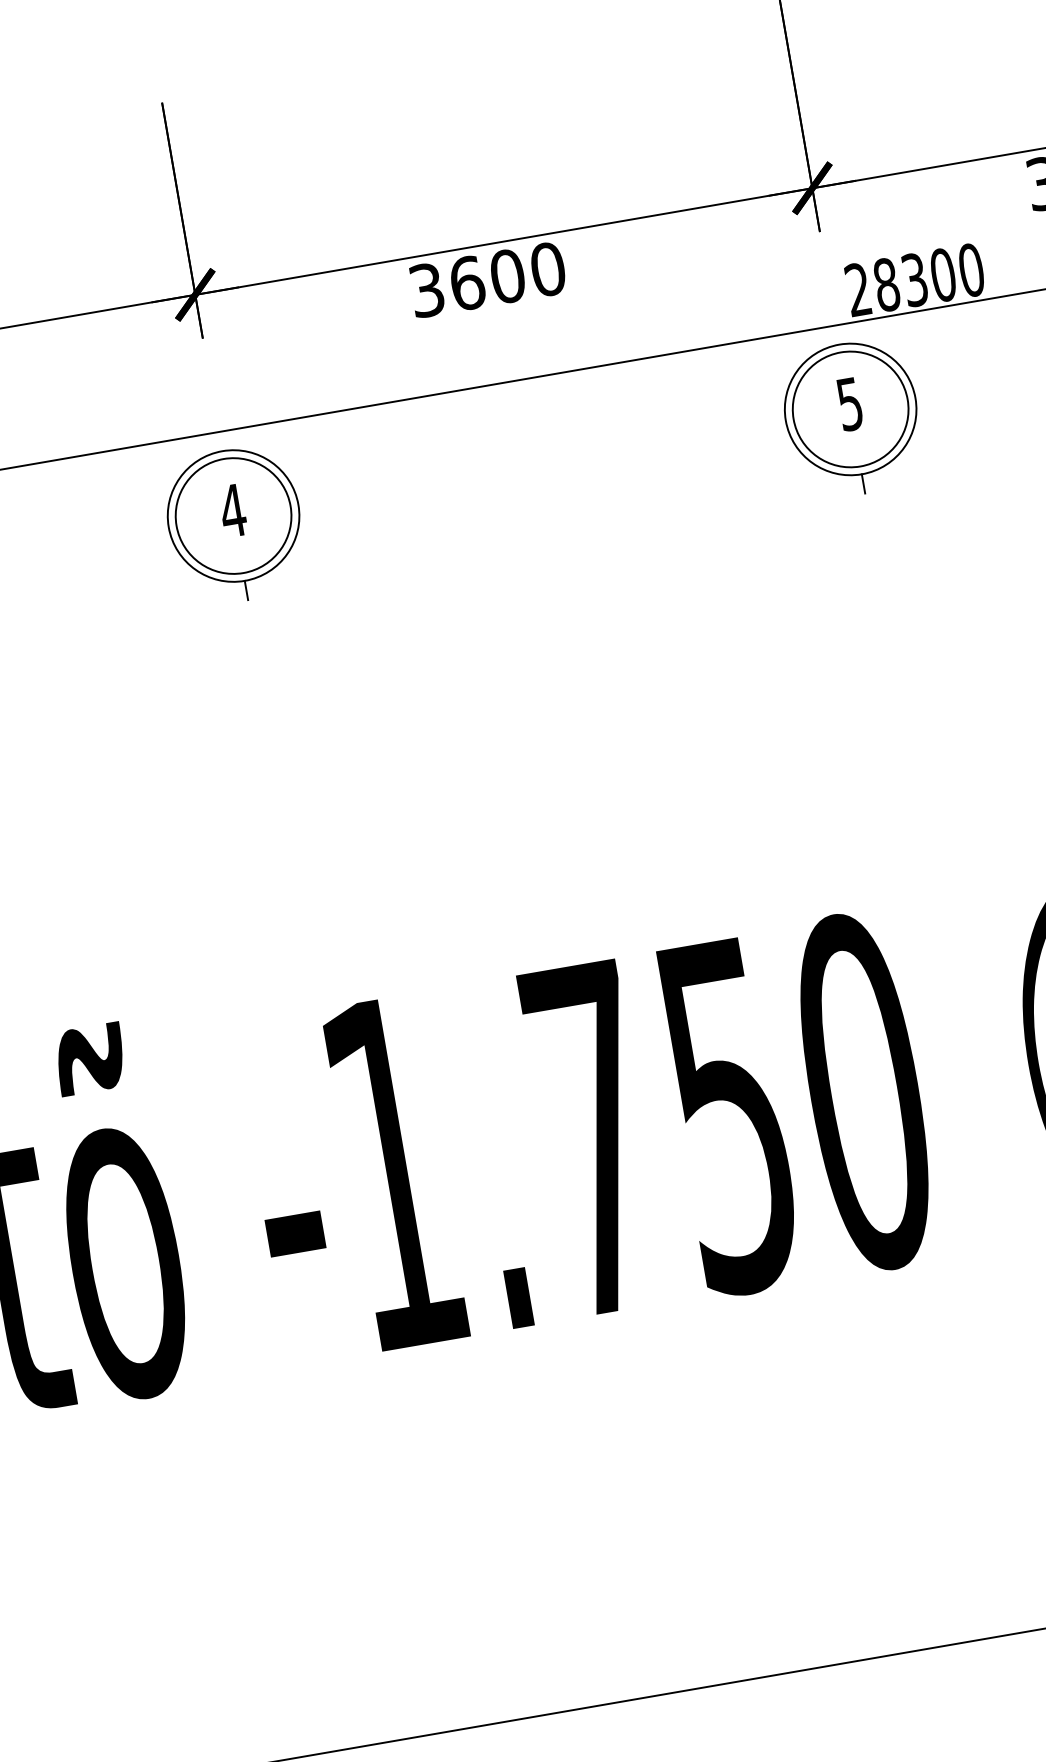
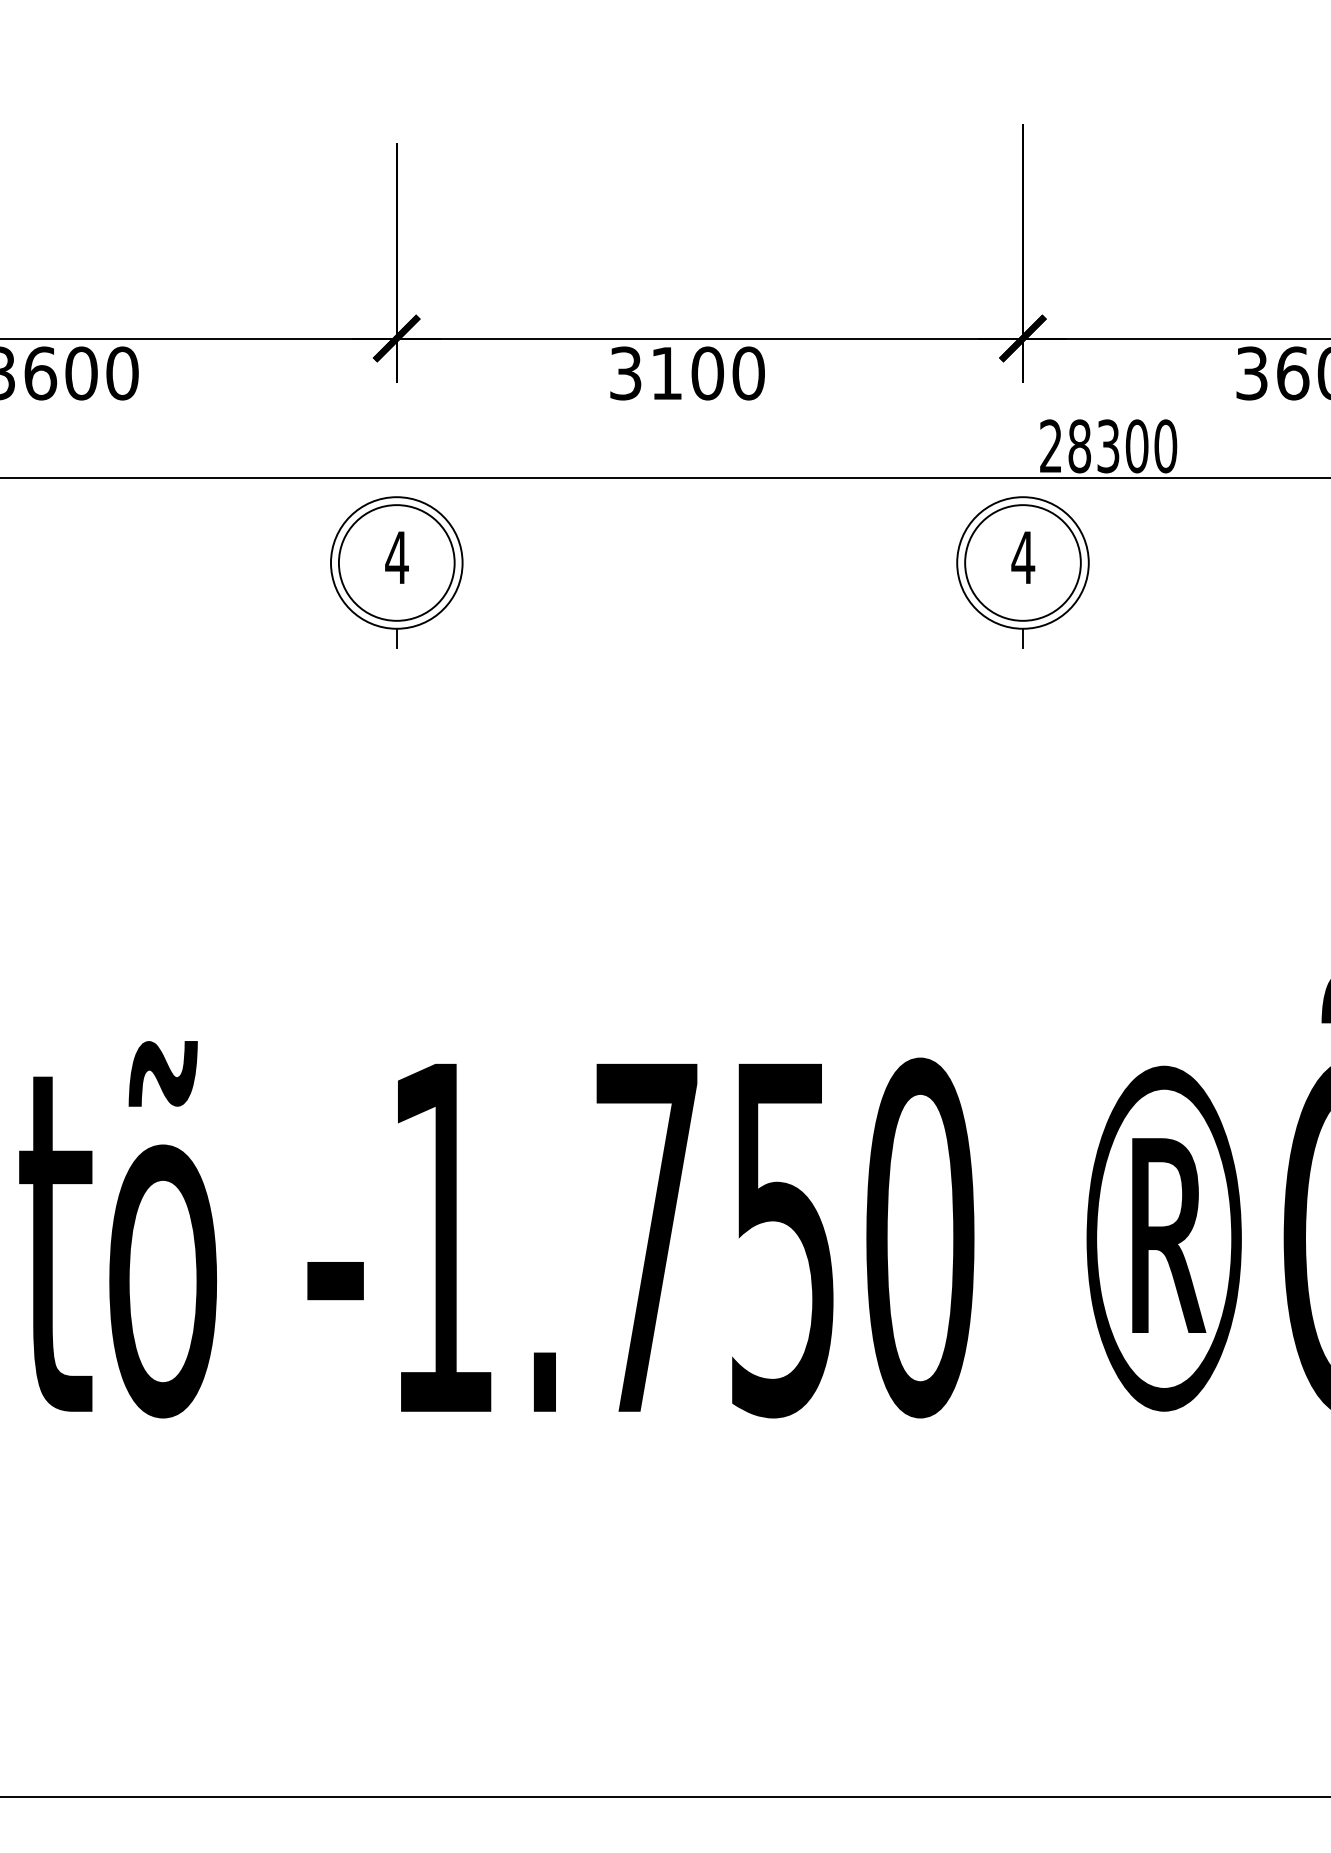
text: (468, 283) -> (667, 373), 3600 -> 3100
text: (850, 403) -> (1023, 557), 5 -> 4

